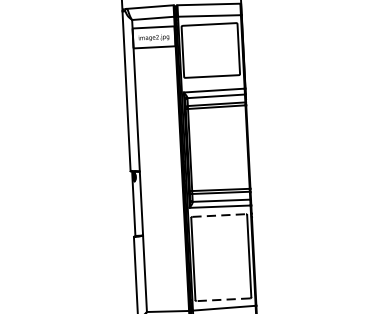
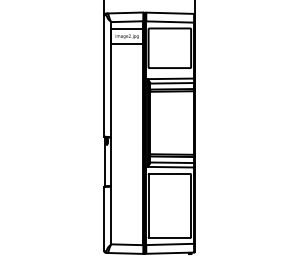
line: (220, 214) -> (170, 173), dashed -> solid
line: (222, 299) -> (169, 237), dashed -> solid

